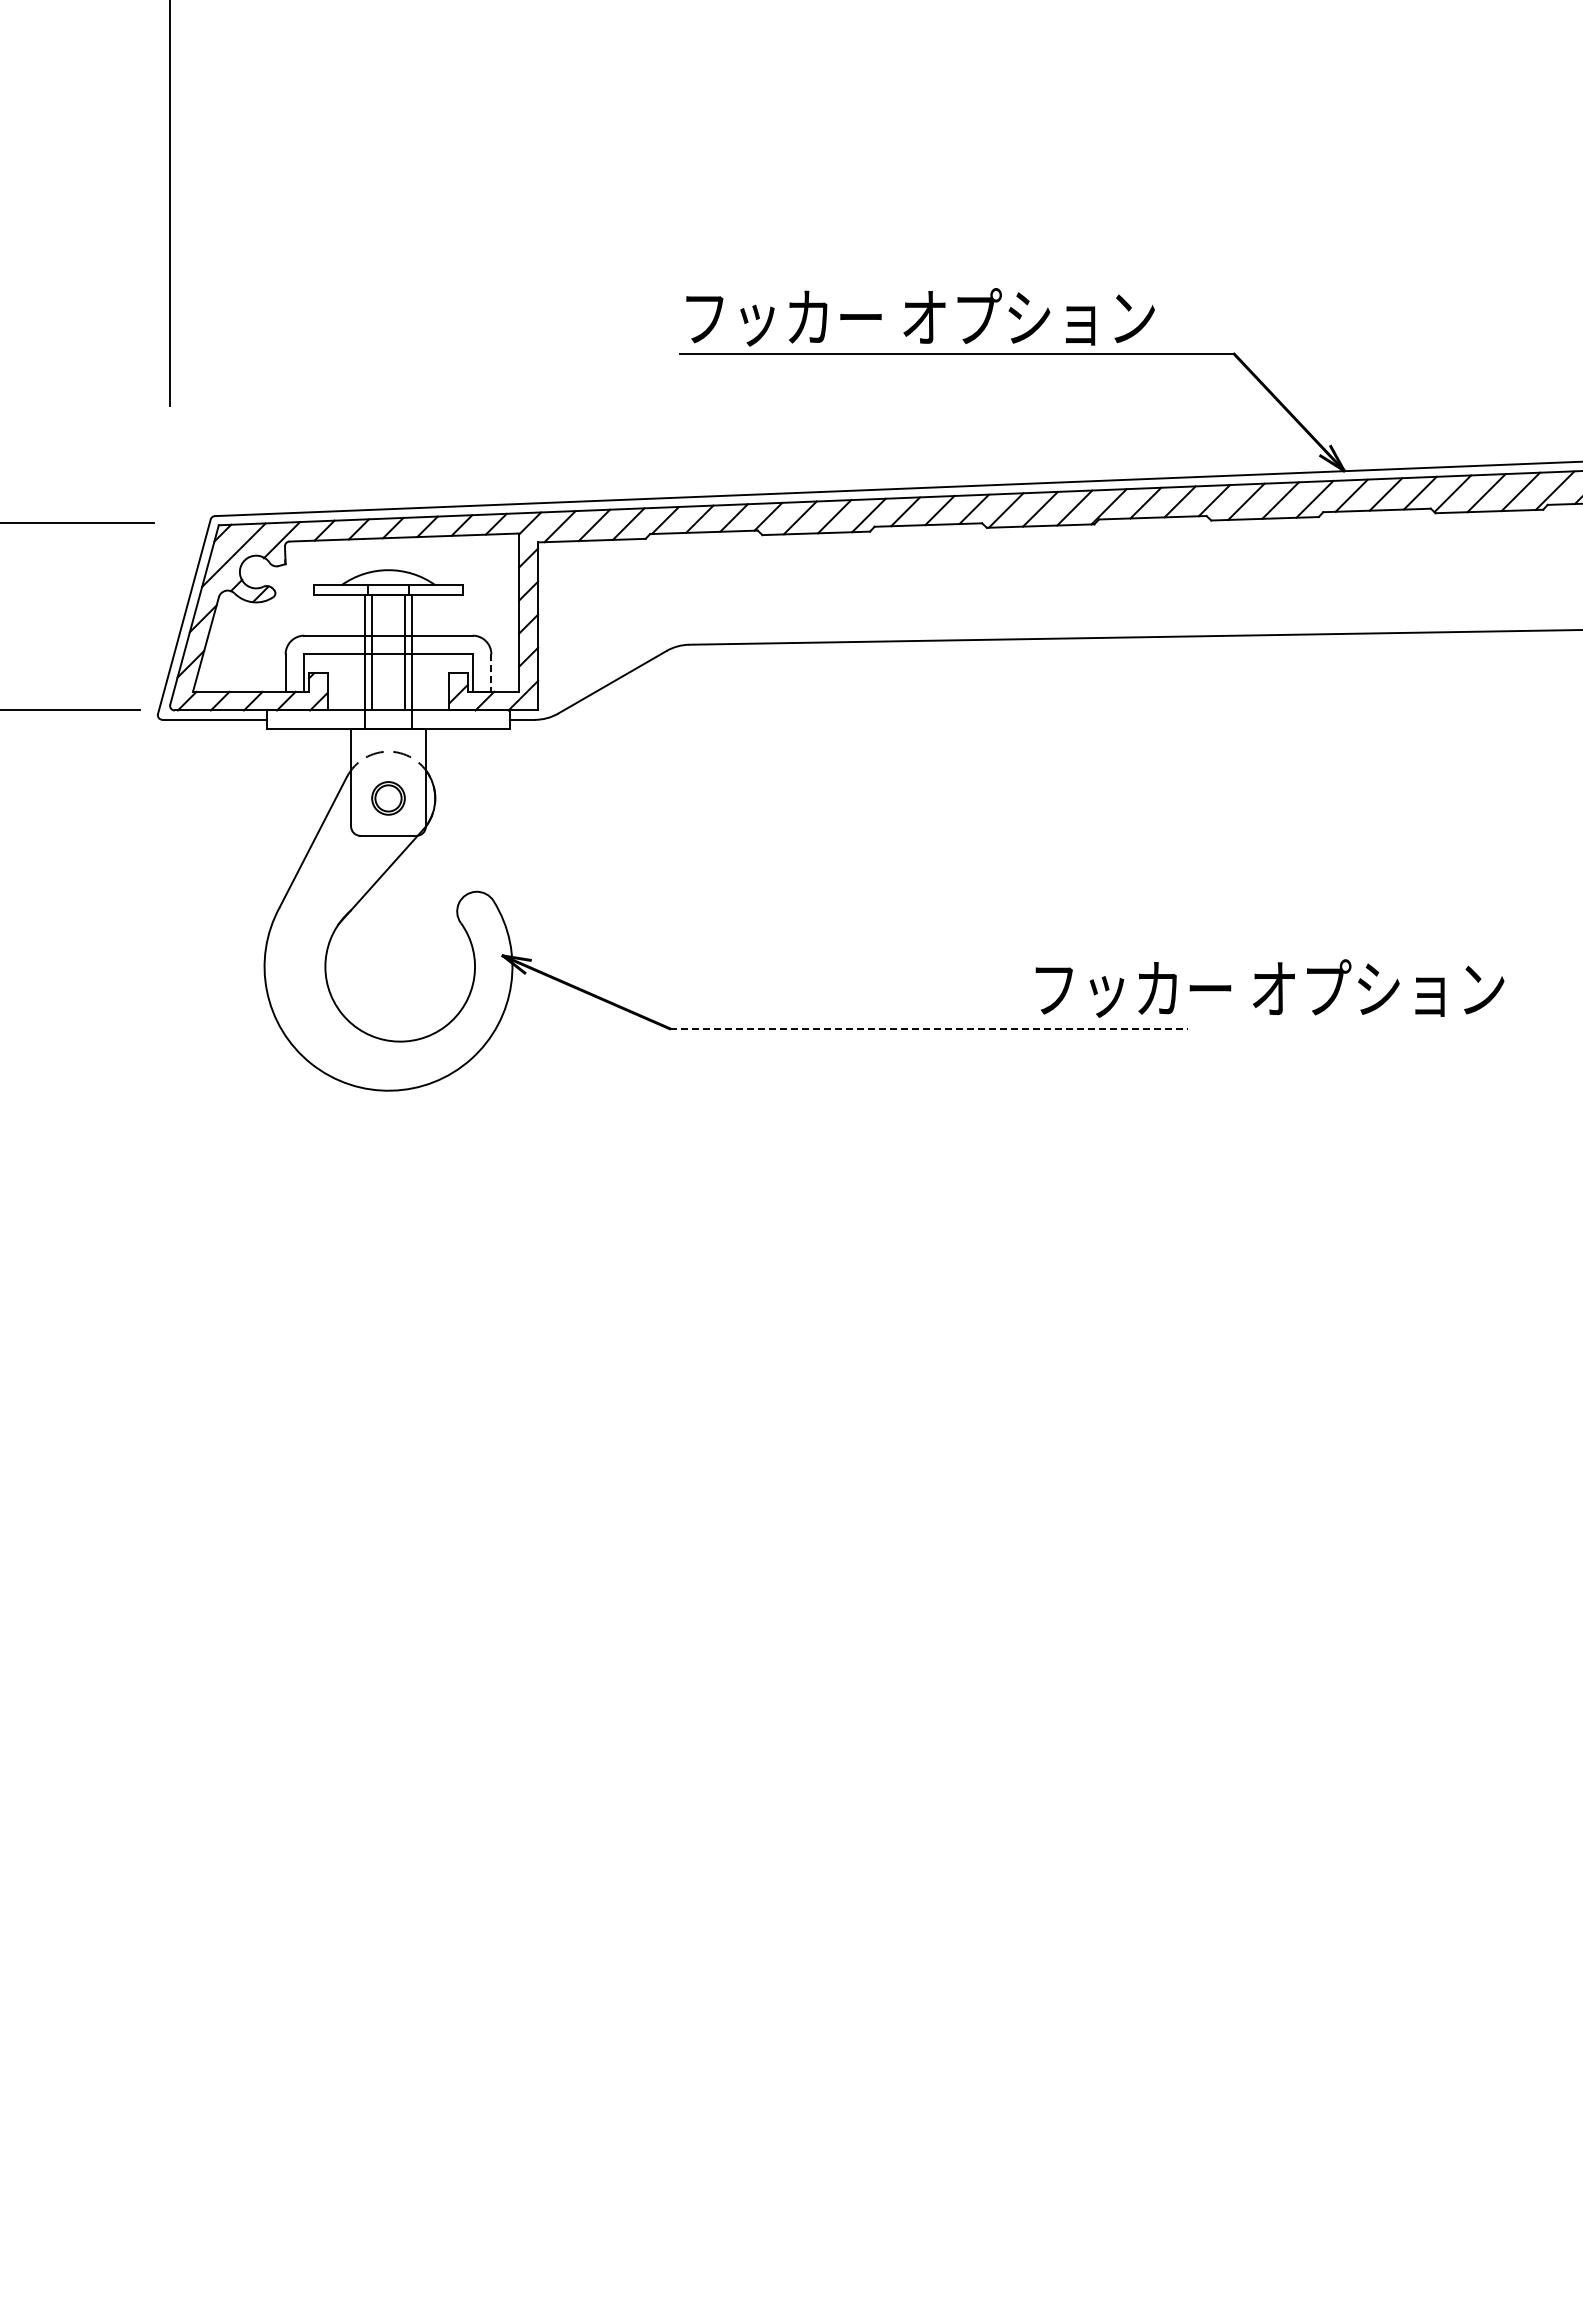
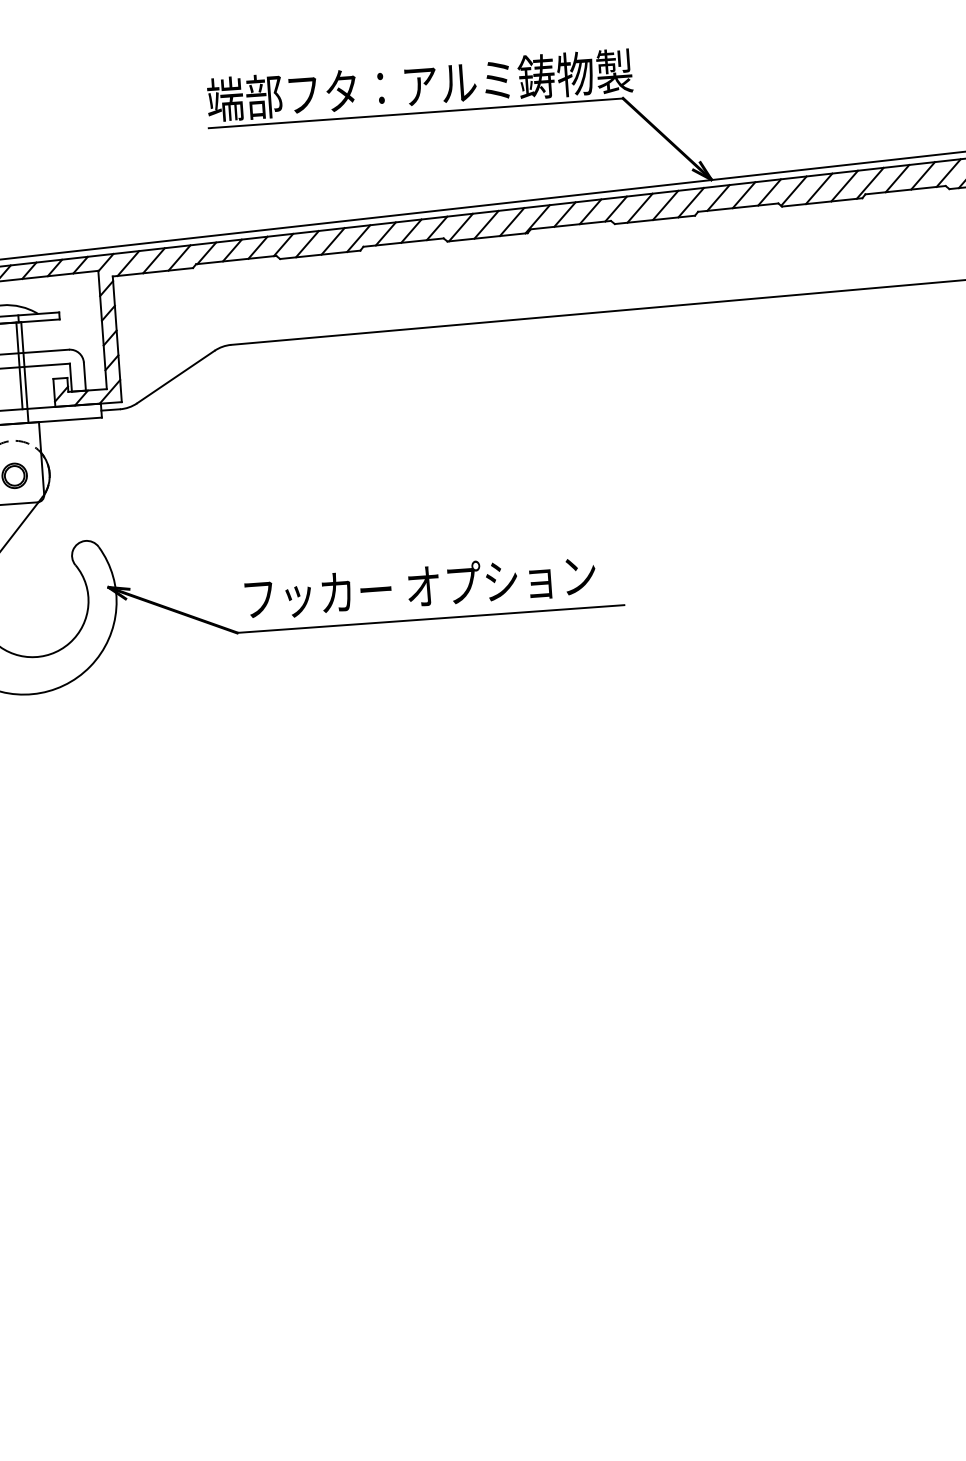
text: (964, 317) -> (419, 85), フッカー オプション -> 端部フタ：アルミ鋳物製
line: (491, 673) -> (84, 376), dashed -> solid
text: (1269, 988) -> (420, 586), moved
line: (928, 1028) -> (430, 618), dashed -> solid

